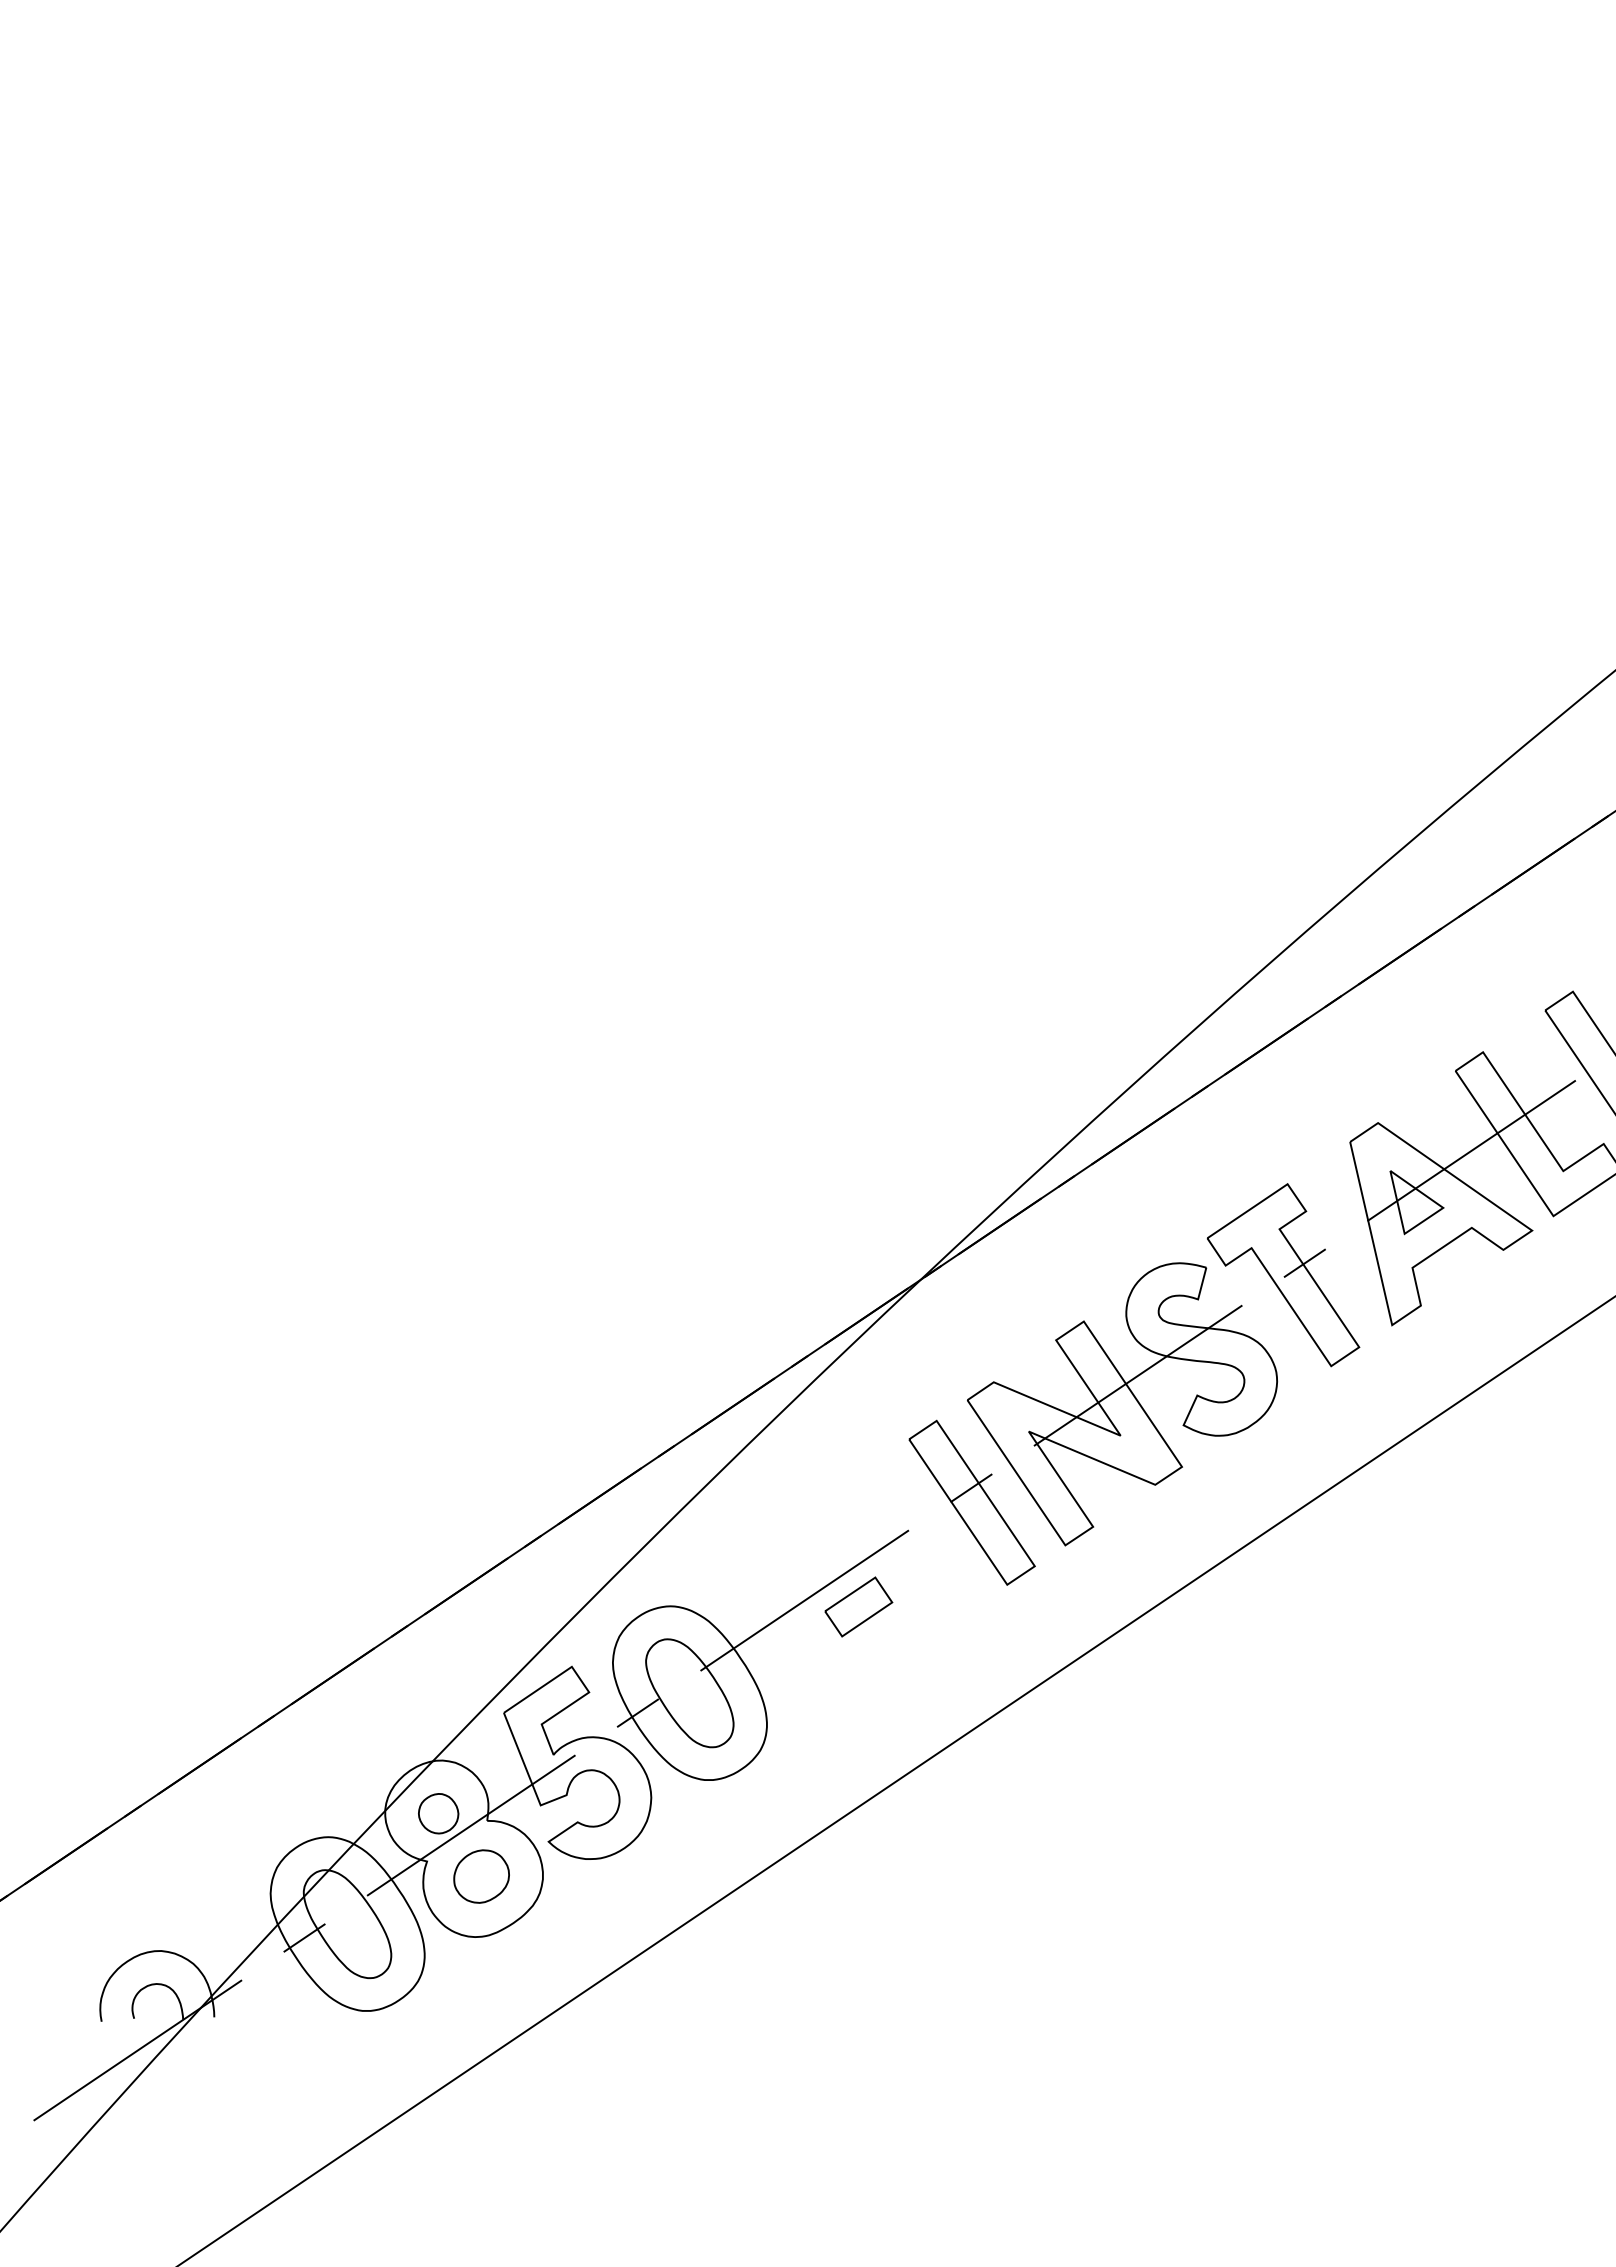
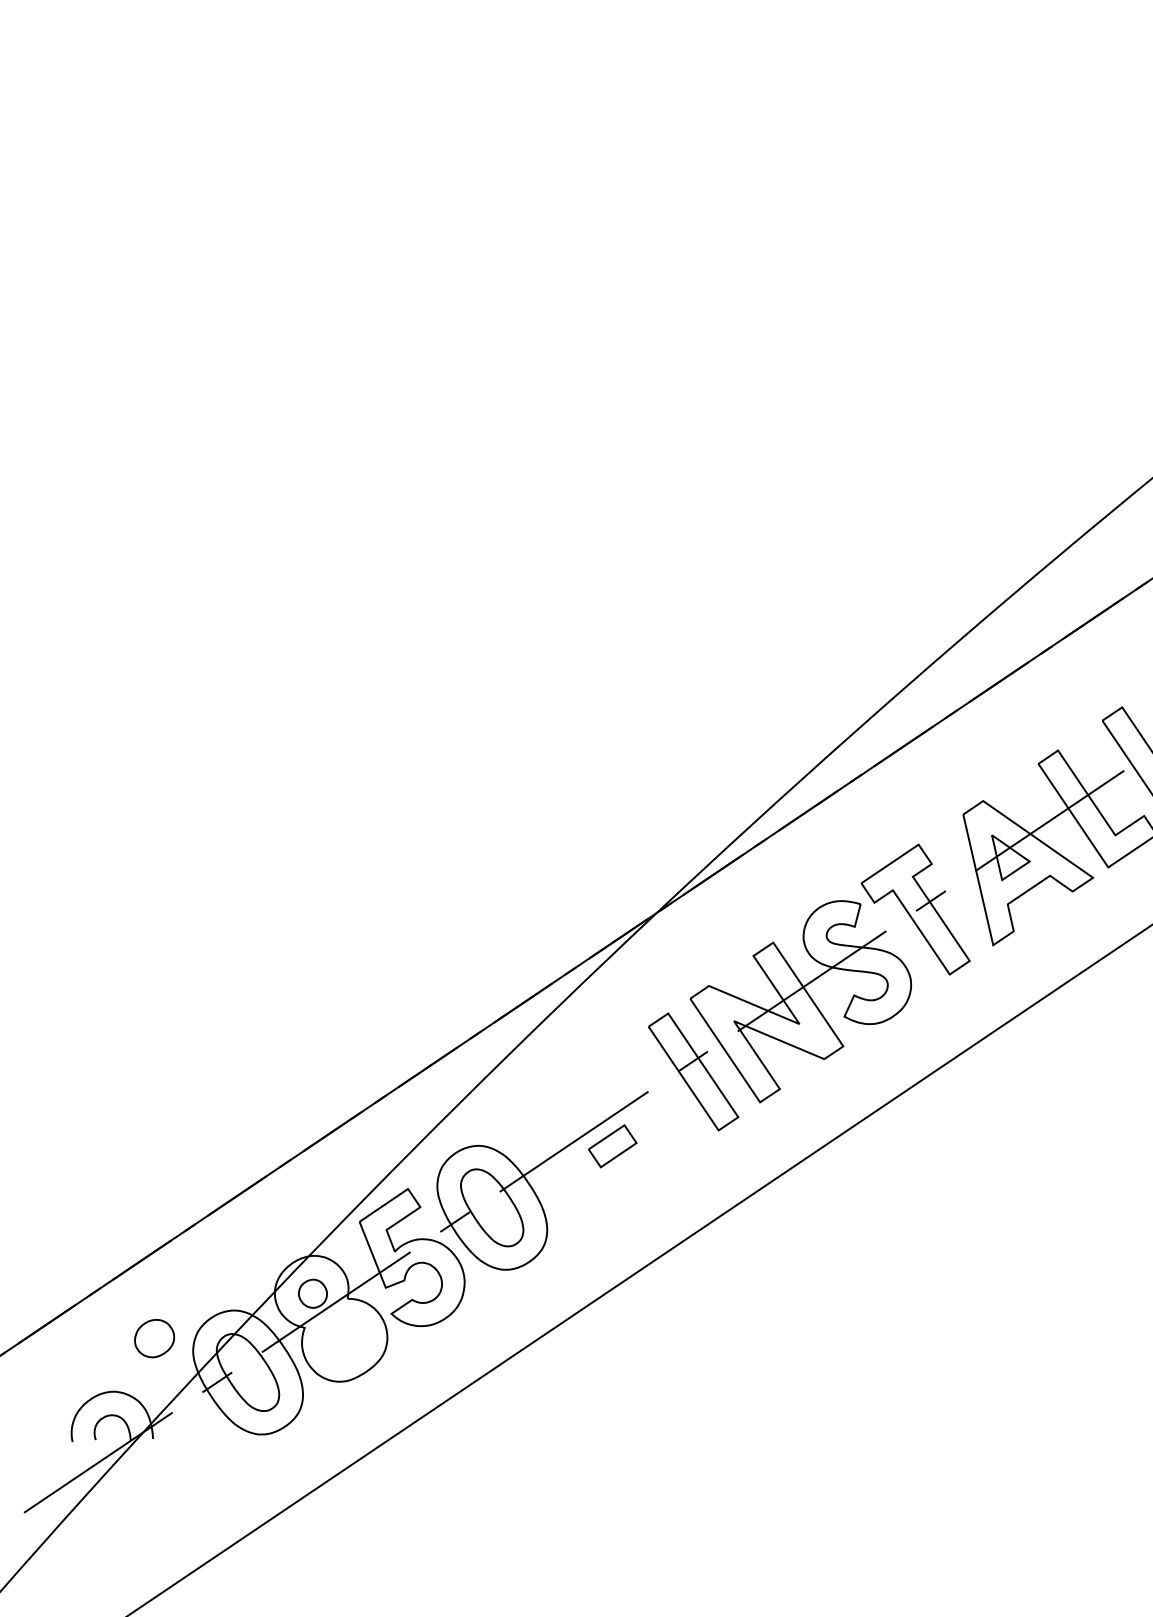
part: (481, 1876) -> (154, 1338), moved

